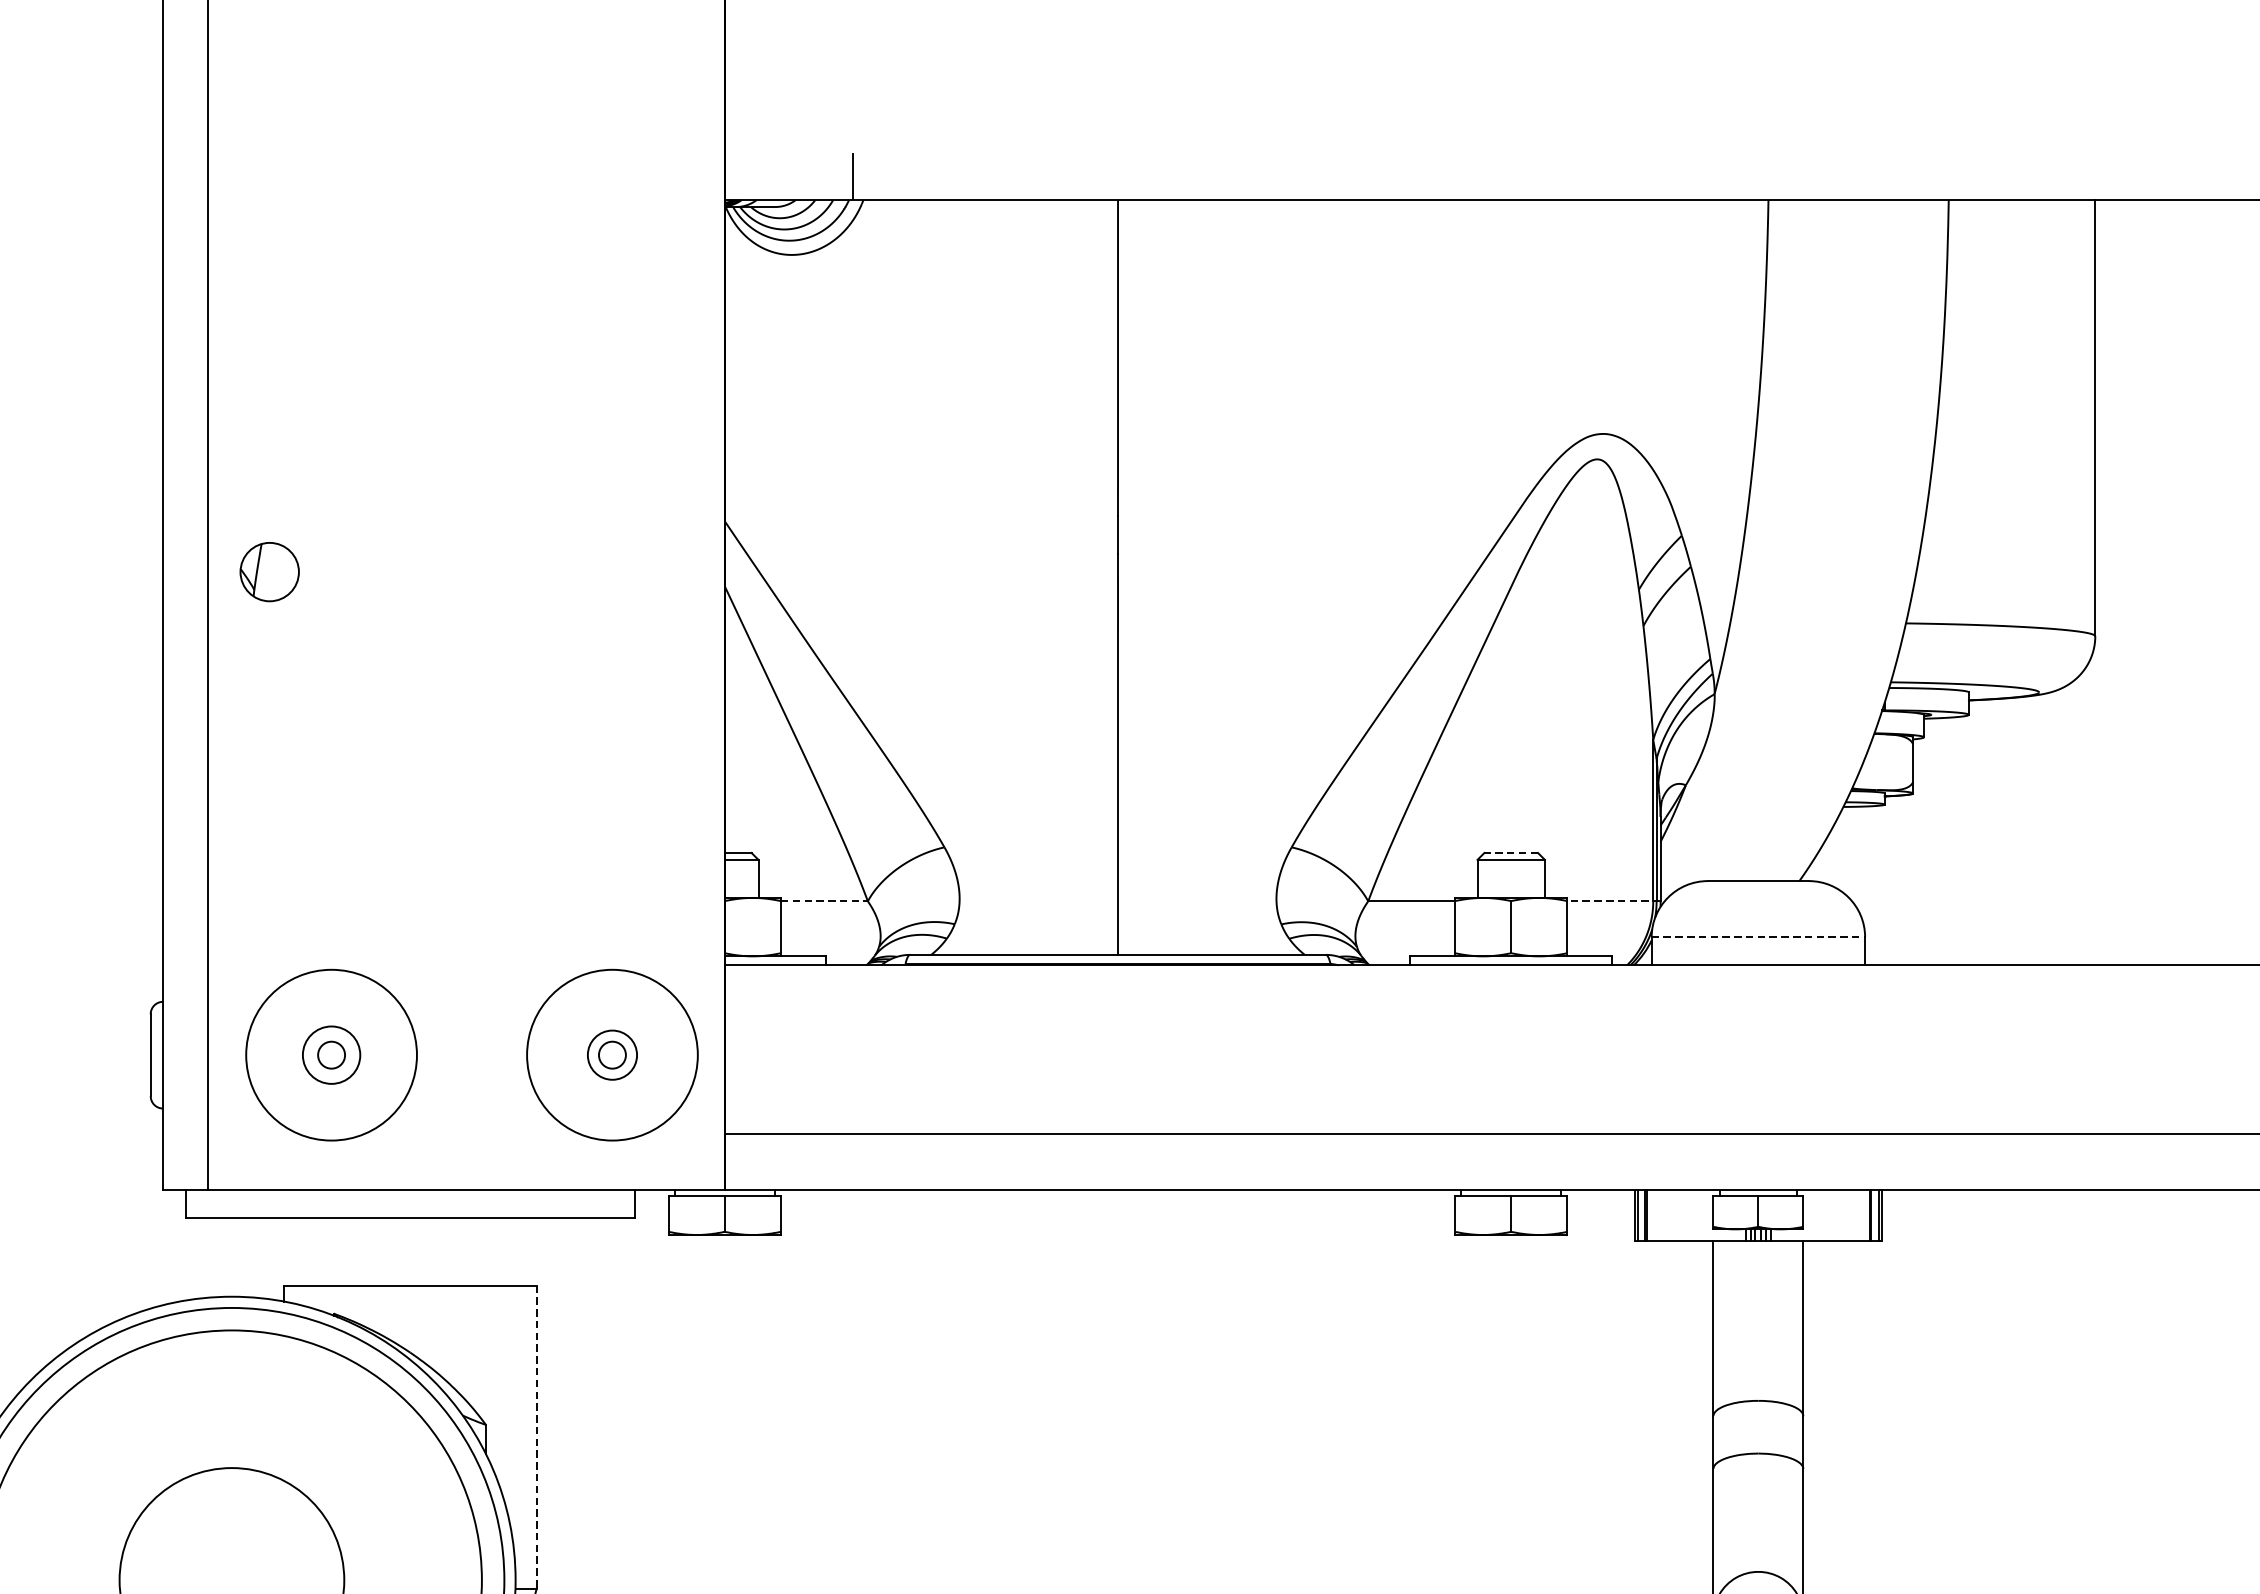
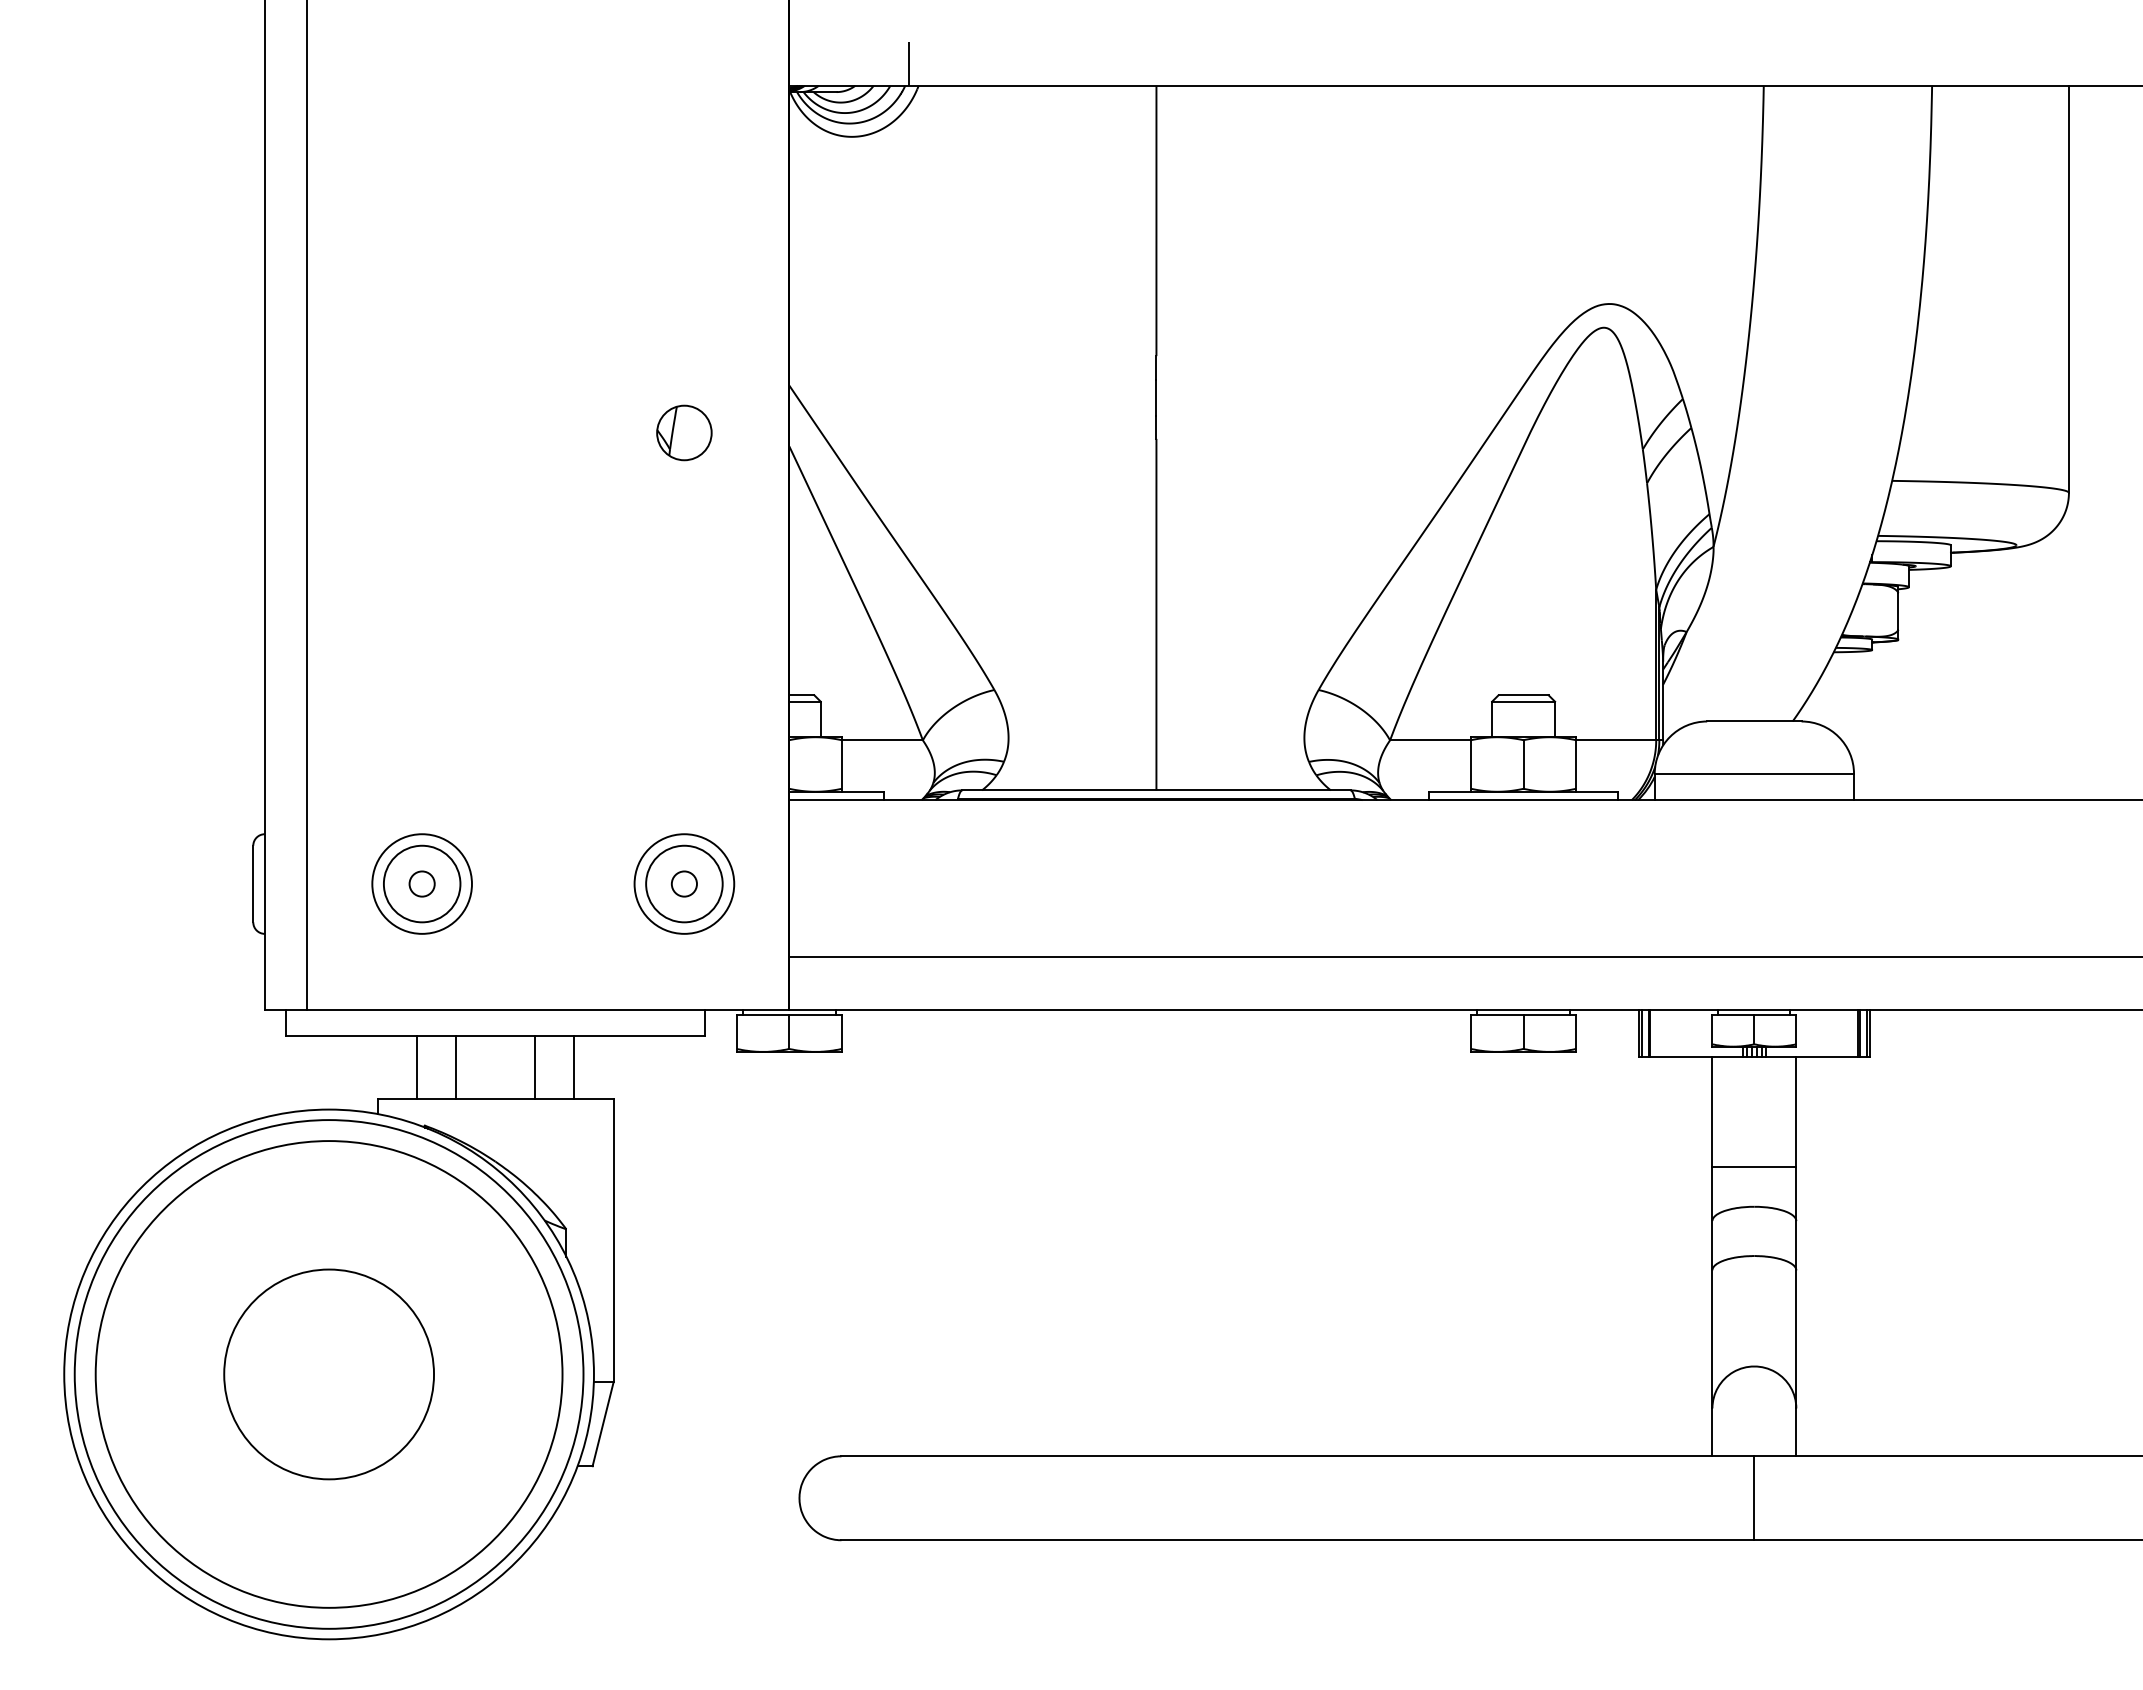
part: (269, 571) -> (684, 432), moved
line: (1511, 853) -> (1523, 695), dashed -> solid
line: (824, 901) -> (882, 740), dashed -> solid
line: (1613, 901) -> (1619, 740), dashed -> solid
line: (1758, 936) -> (1754, 773), dashed -> solid
circle: (330, 1054) -> (421, 883), size x0.62
circle: (330, 1054) -> (421, 883), size x1.43
circle: (612, 1054) -> (684, 883), size x0.62
circle: (612, 1054) -> (684, 883), size x1.67
line: (325, 1251) -> (416, 1067), added
line: (368, 1251) -> (456, 1067), added
line: (451, 1251) -> (534, 1067), added
line: (494, 1251) -> (574, 1067), added
line: (1758, 1358) -> (1754, 1167), added
line: (536, 1436) -> (613, 1240), dashed -> solid

